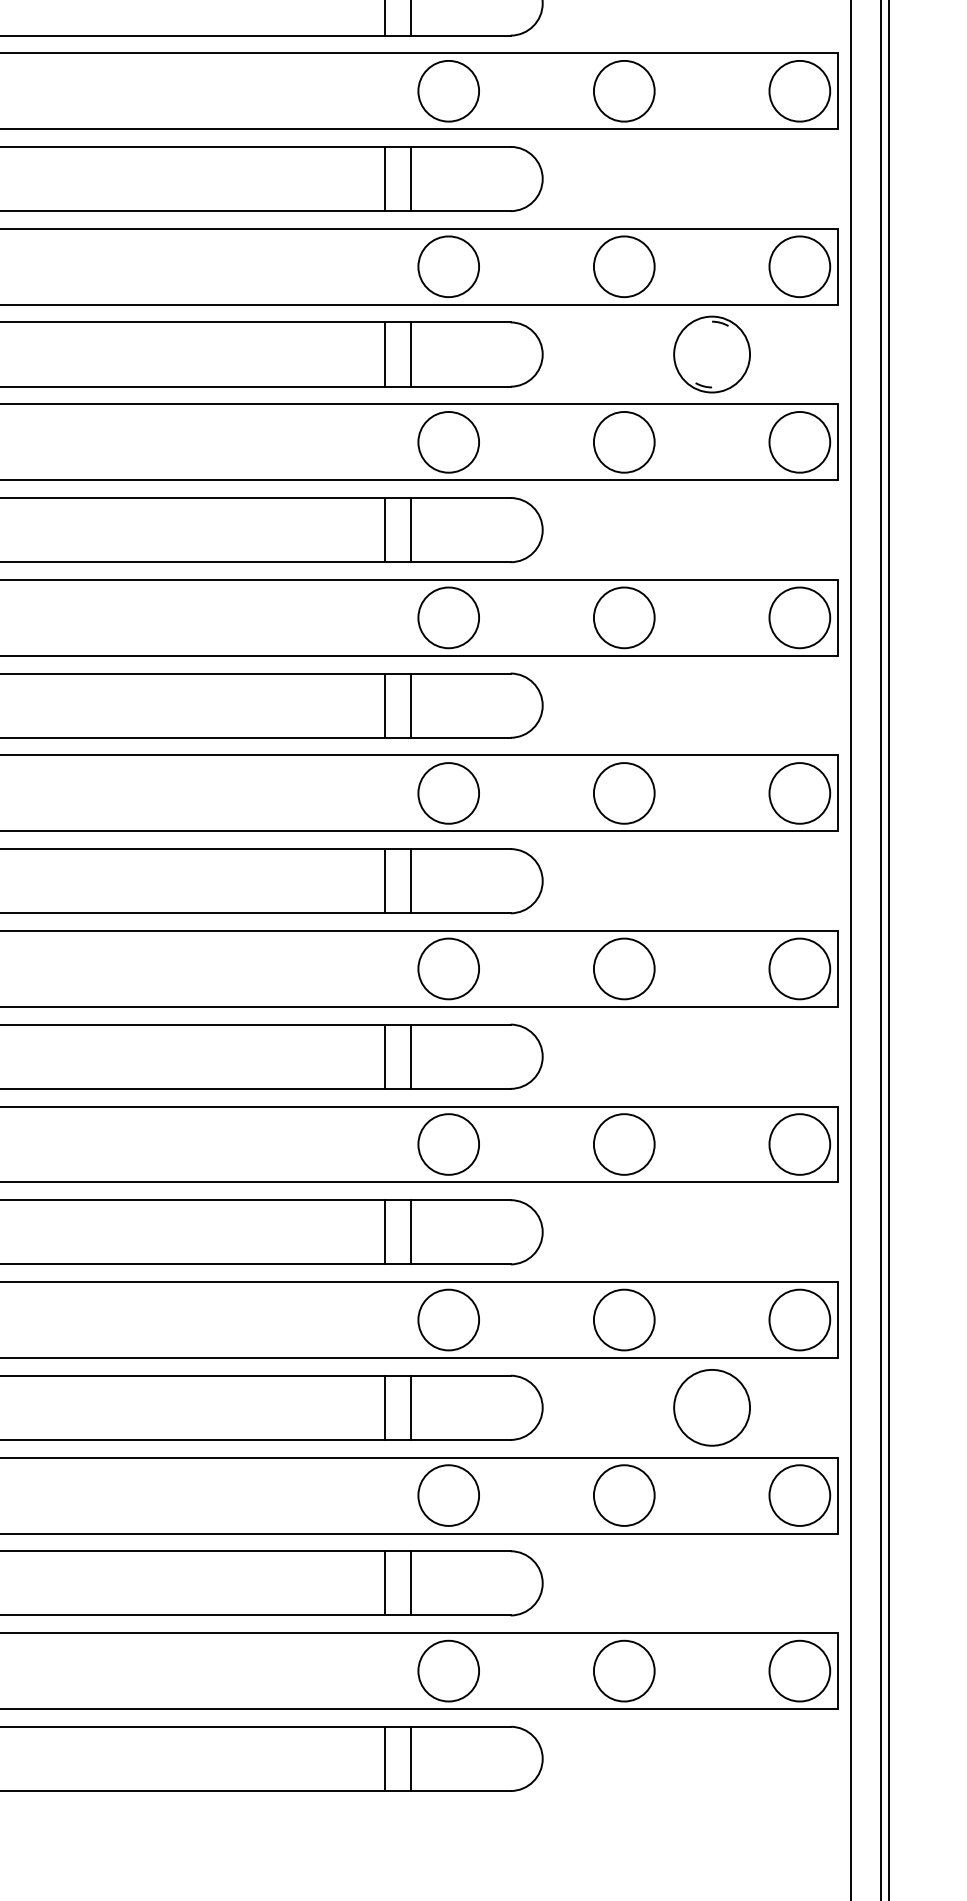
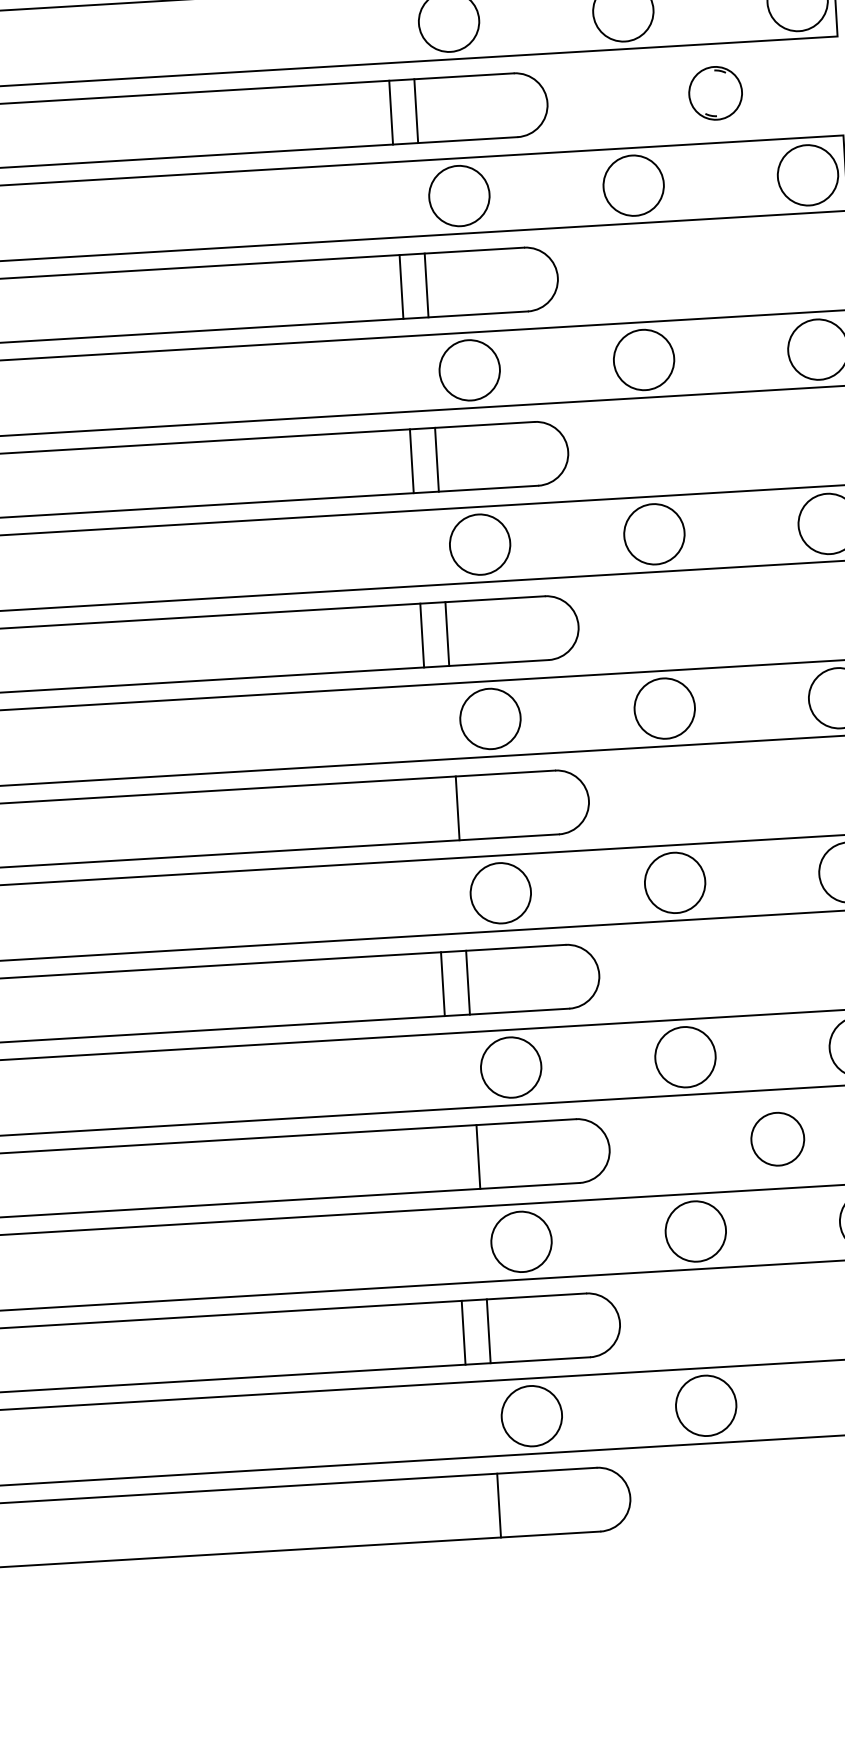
part: (711, 354) -> (715, 93), size x0.7
line: (385, 1056) -> (432, 809), removed
line: (385, 1407) -> (453, 1158), removed
circle: (711, 1407) -> (777, 1138), size x0.7
line: (385, 1758) -> (474, 1506), removed

